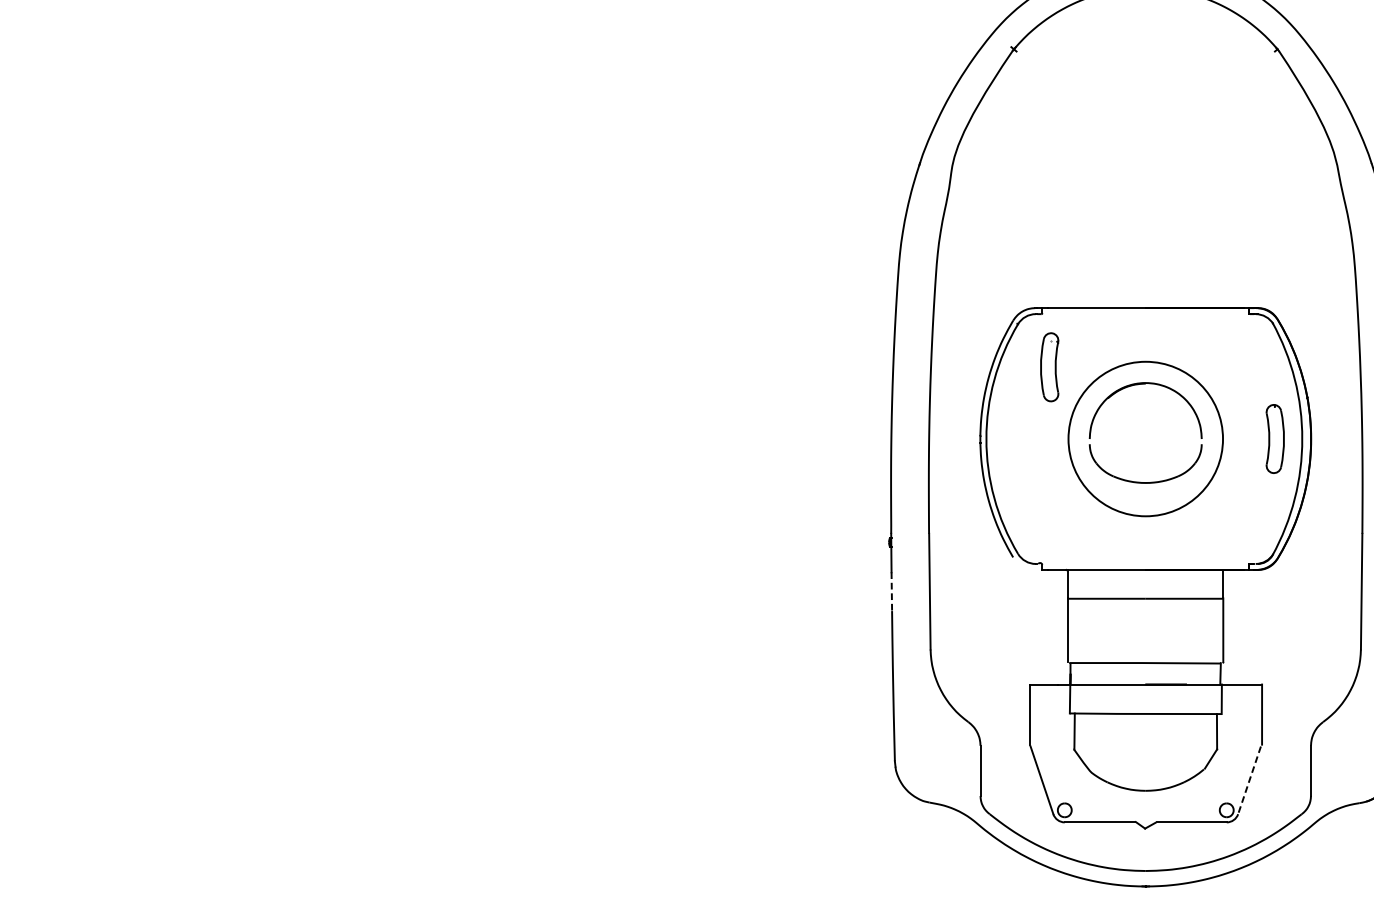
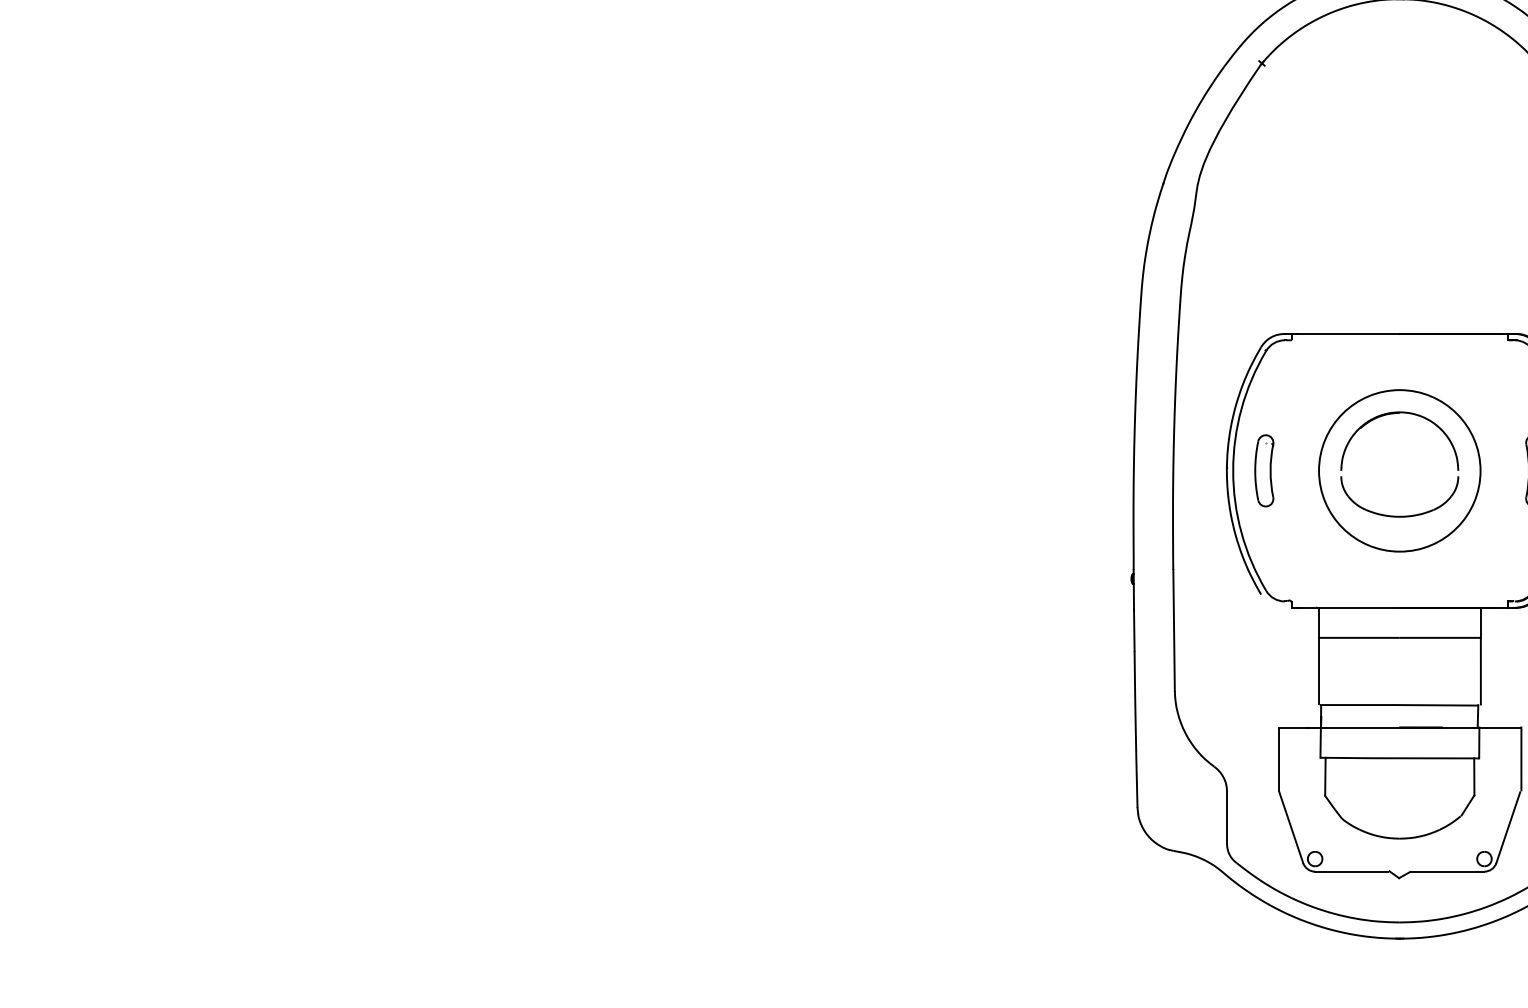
part: (1049, 366) -> (1264, 470), moved
line: (892, 591) -> (1134, 630), dashed -> solid
line: (1249, 781) -> (1508, 828), dashed -> solid

